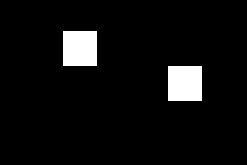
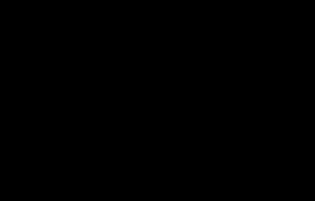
fill: (79, 47) -> (130, 41), added
fill: (184, 82) -> (276, 90), added

